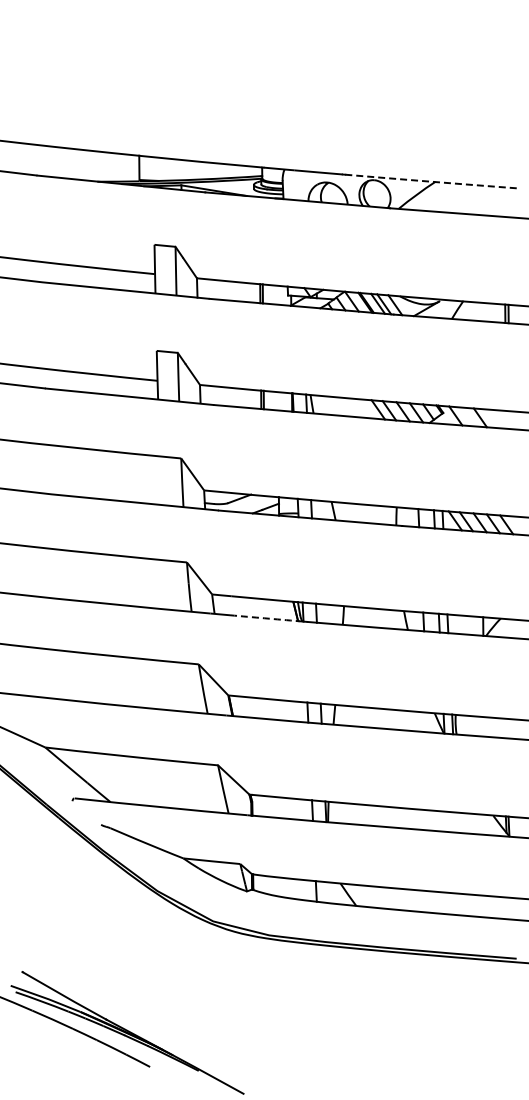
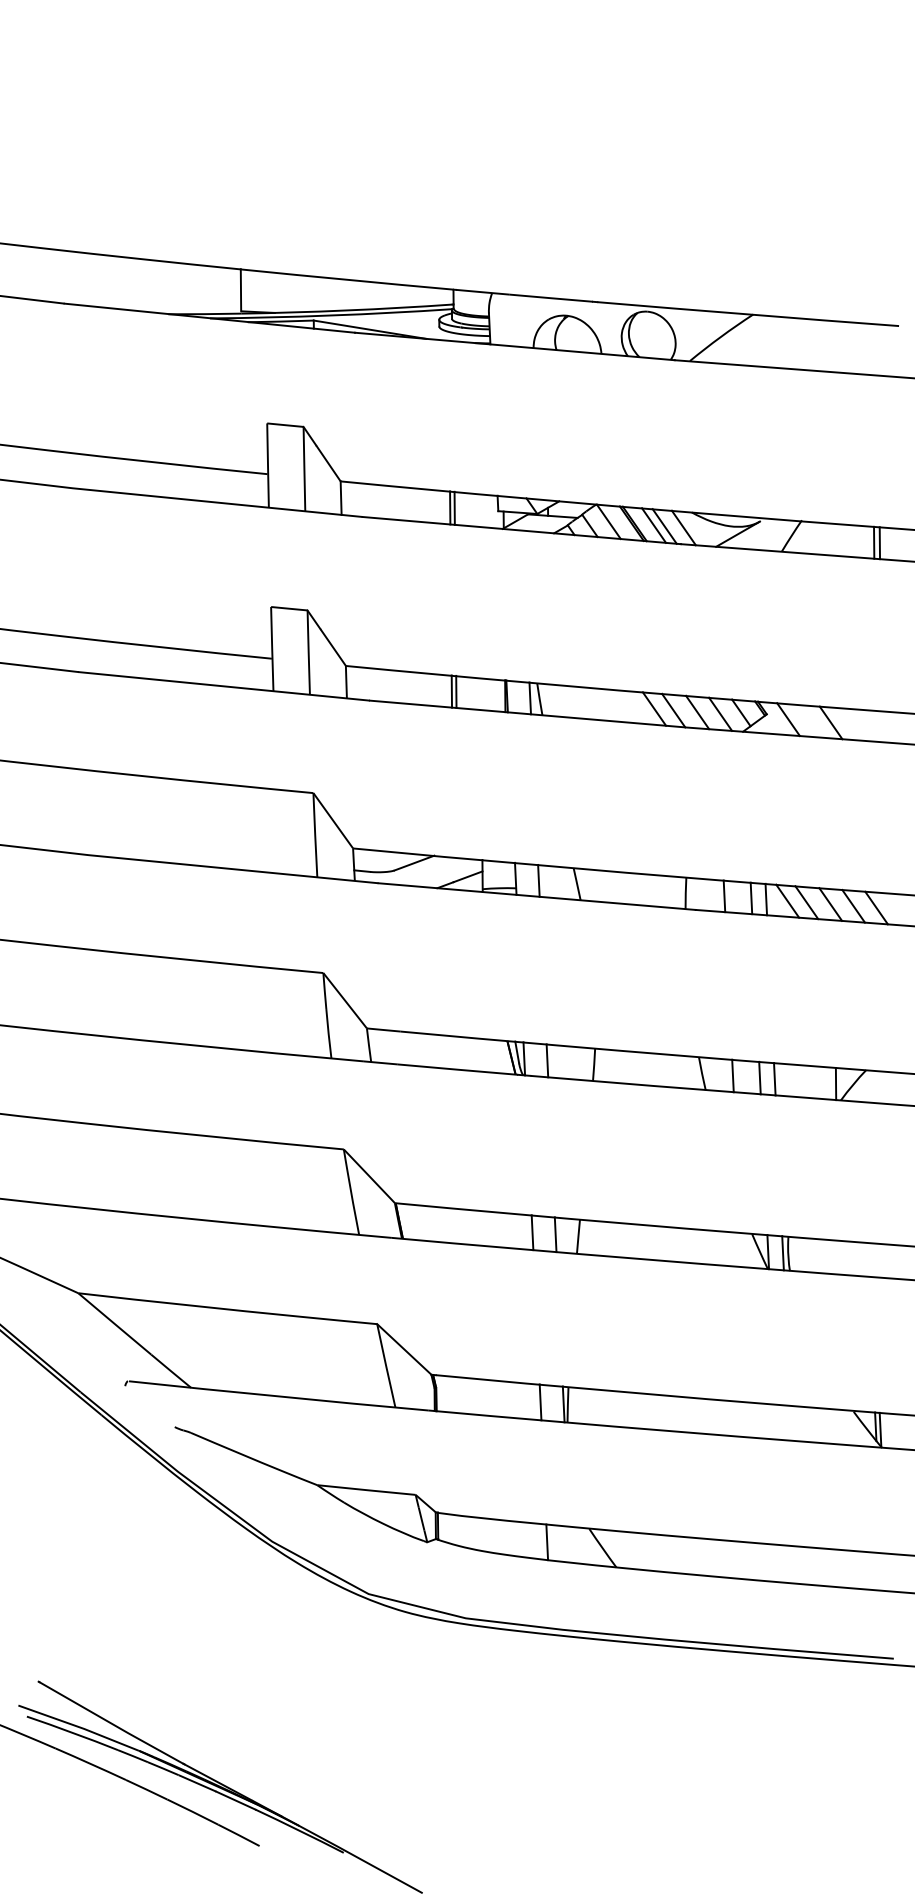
arc: (432, 181) -> (748, 313), dashed -> solid
arc: (264, 618) -> (457, 1070), dashed -> solid

